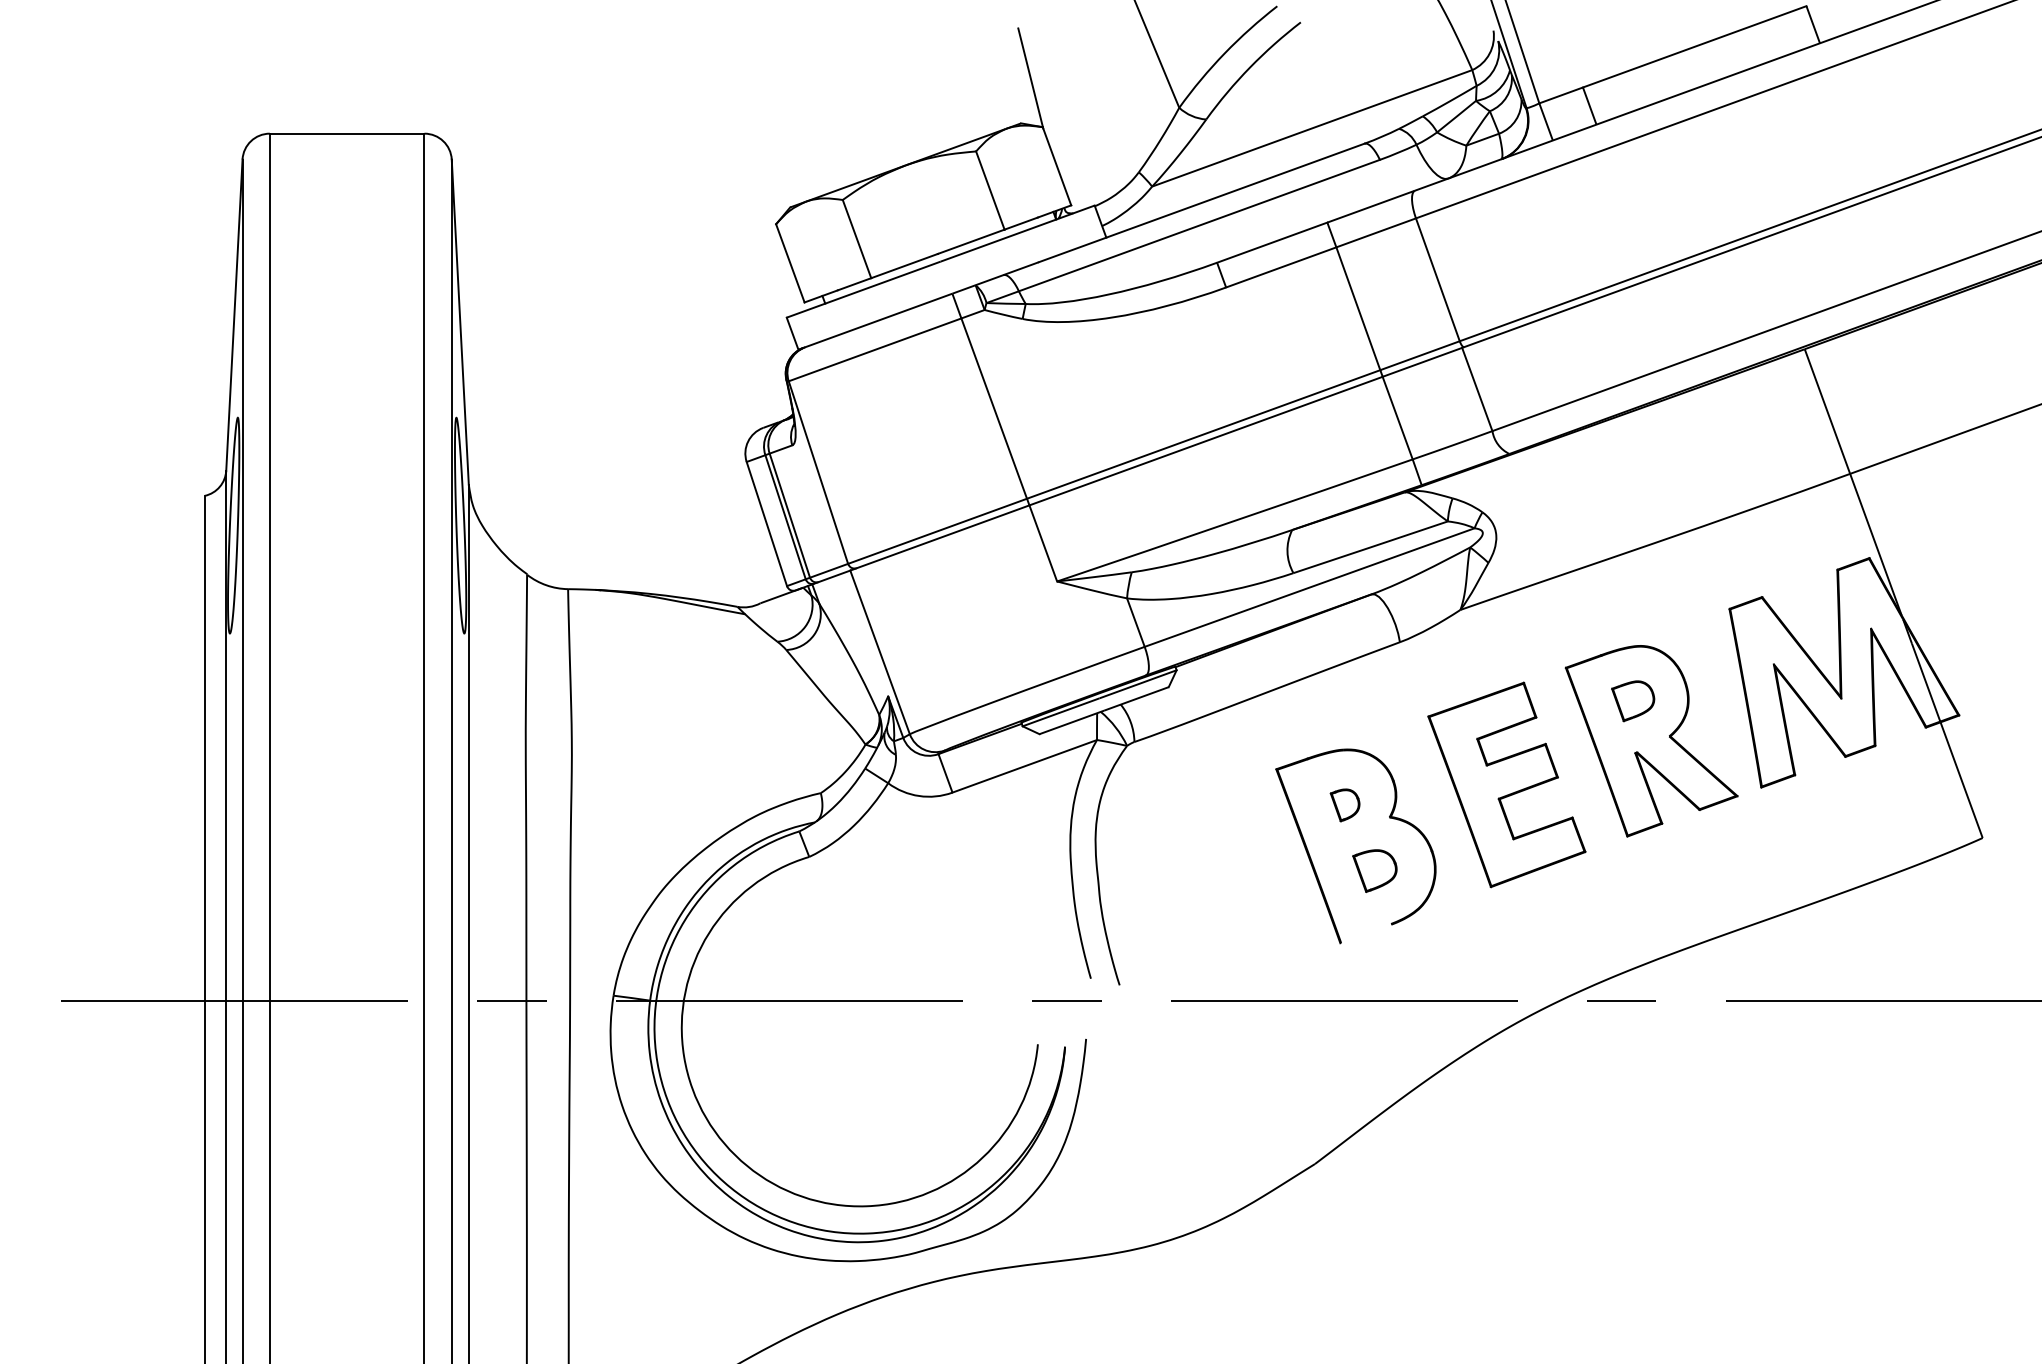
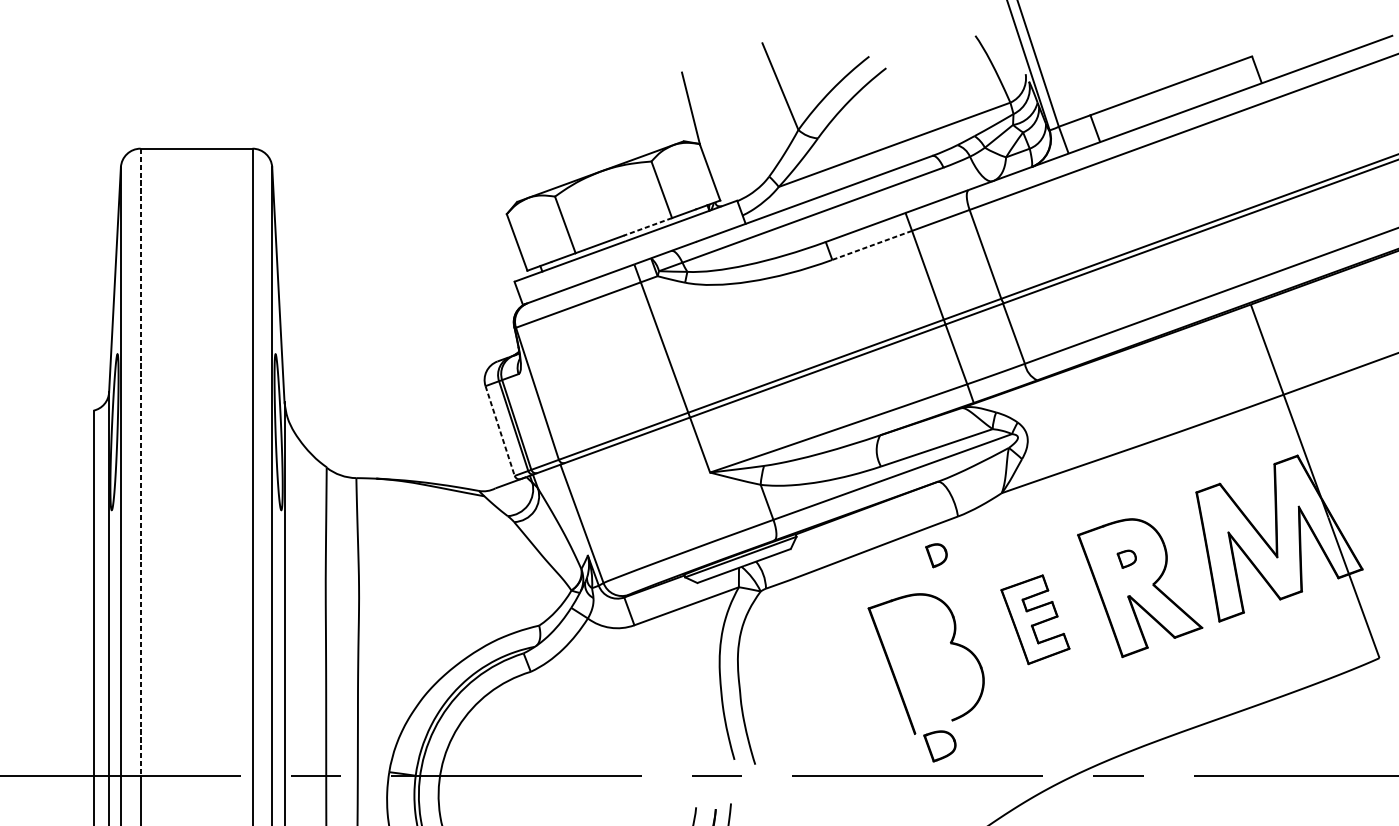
line: (970, 241) -> (647, 226), solid -> dashed
line: (1281, 267) -> (872, 245), solid -> dashed
line: (767, 524) -> (500, 431), solid -> dashed
line: (269, 567) -> (140, 462), solid -> dashed
part: (1633, 701) -> (1126, 559), size x0.6
part: (1506, 784) -> (1035, 619), size x0.6
part: (1344, 805) -> (936, 555), moved
part: (1374, 870) -> (939, 745), moved

